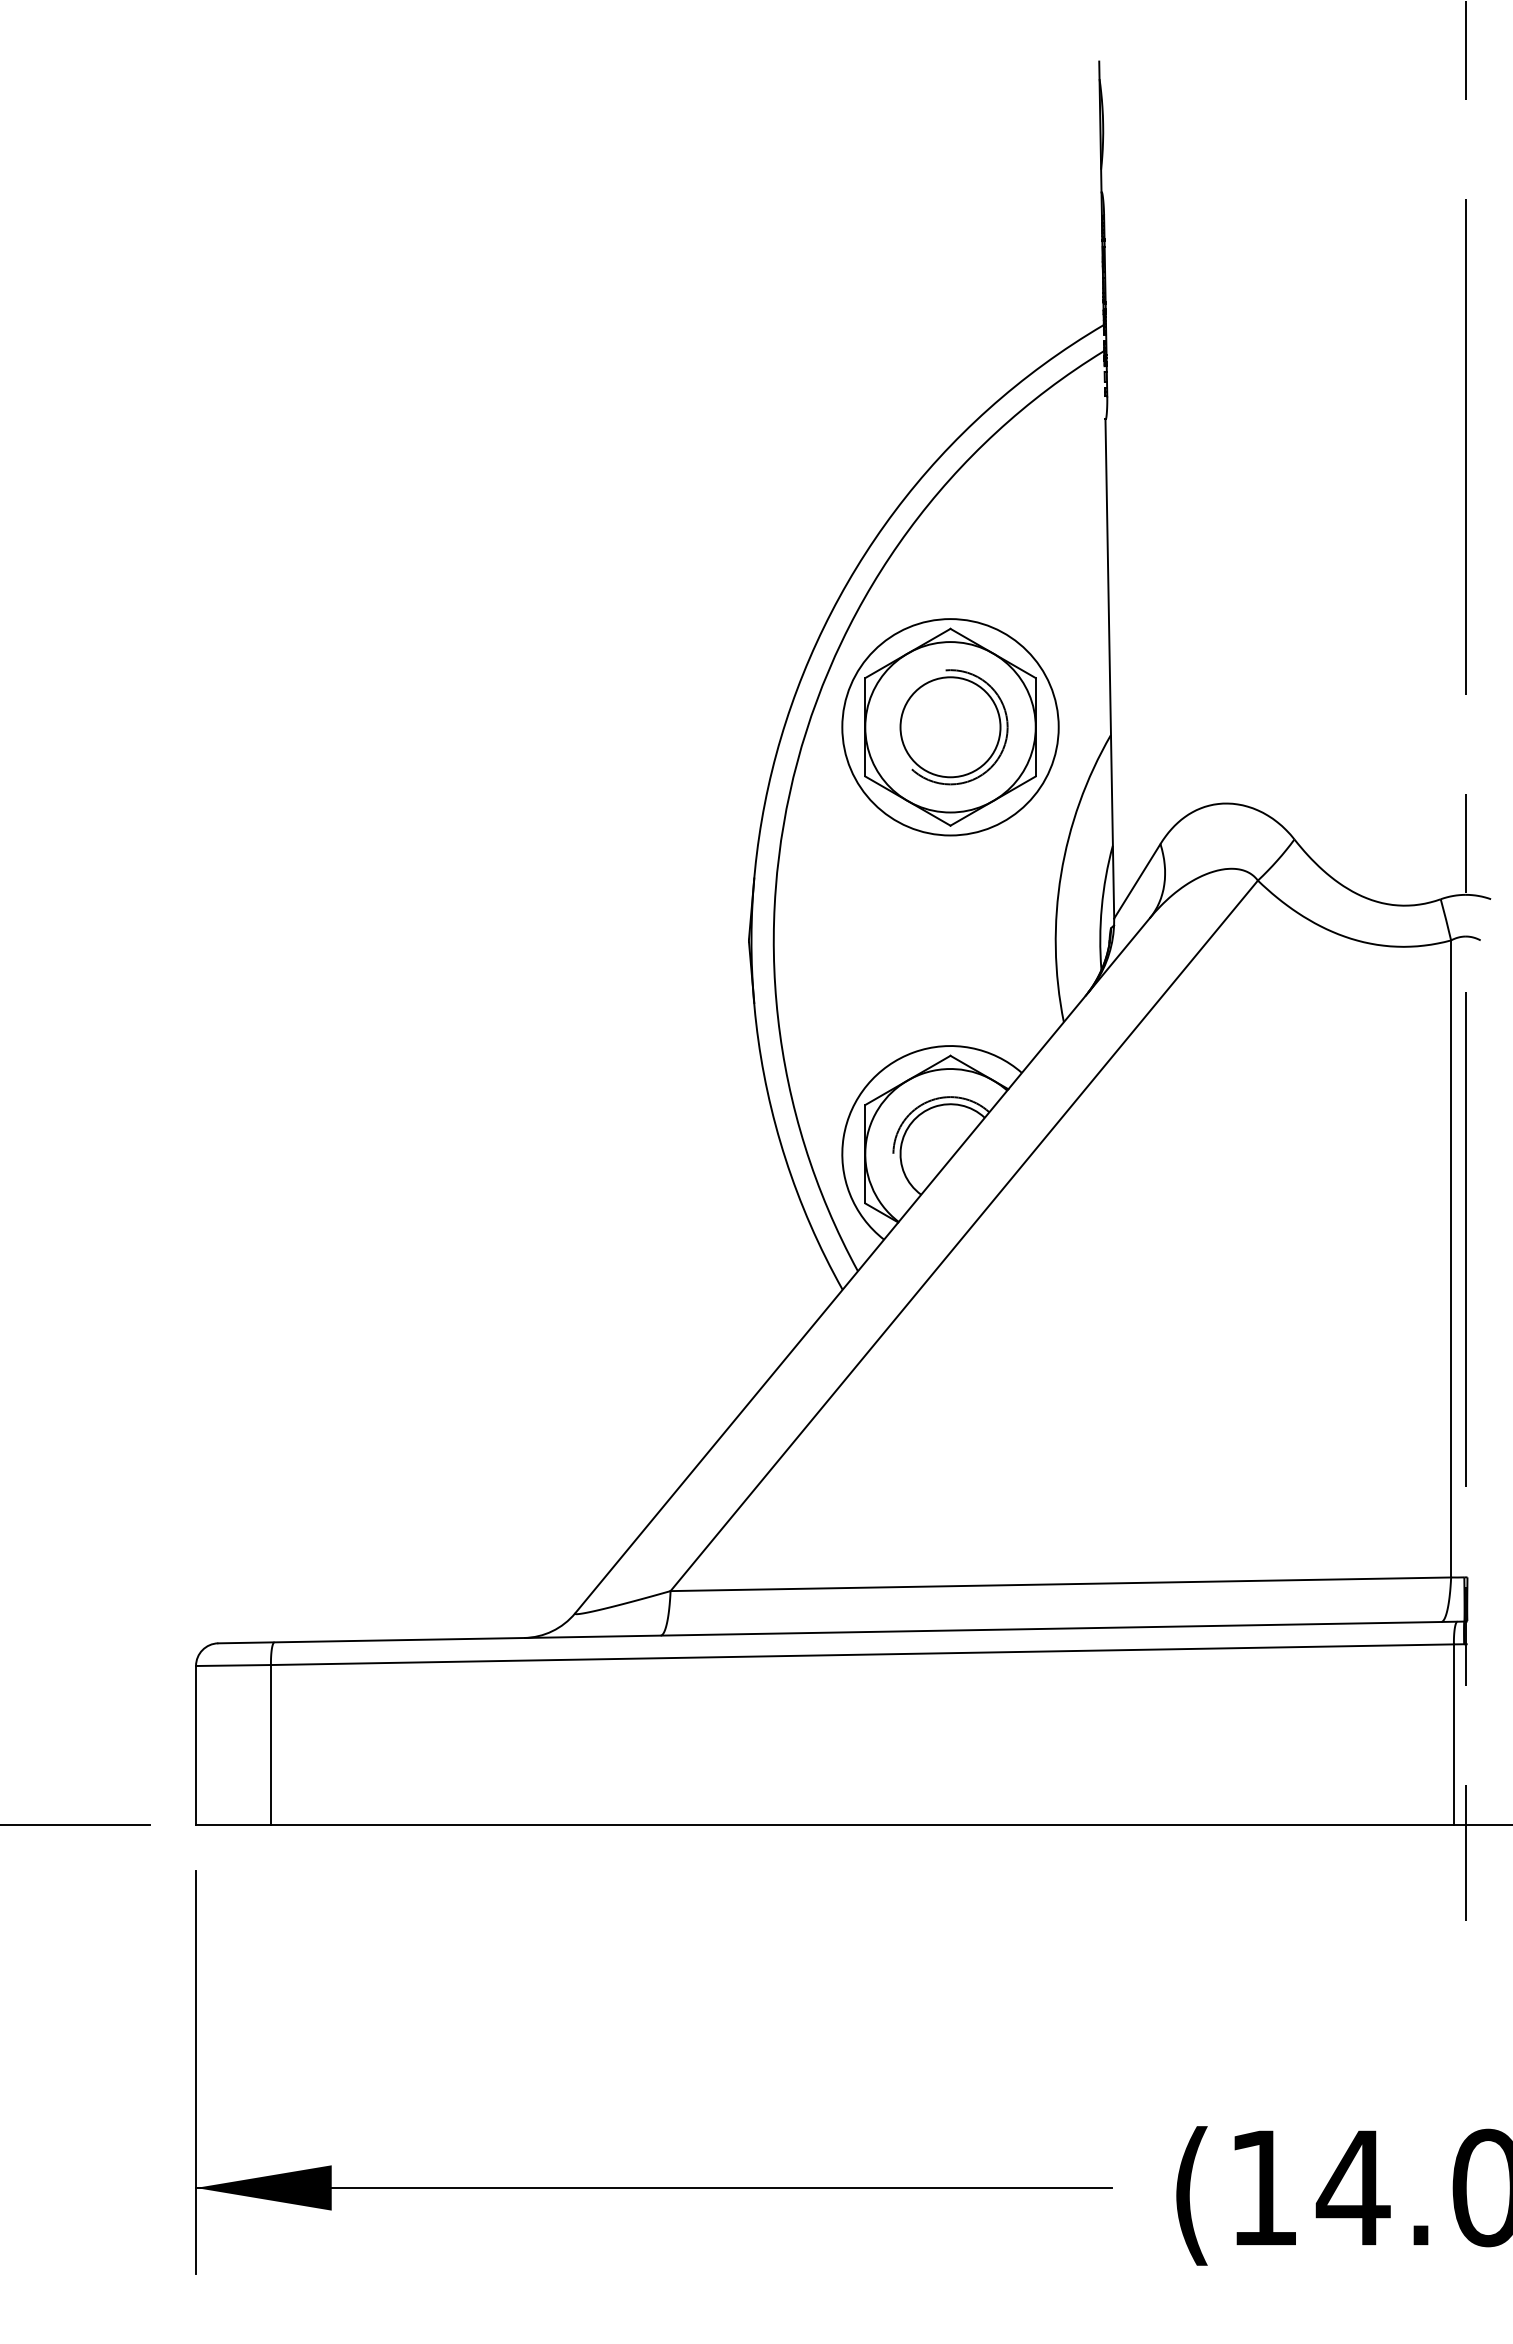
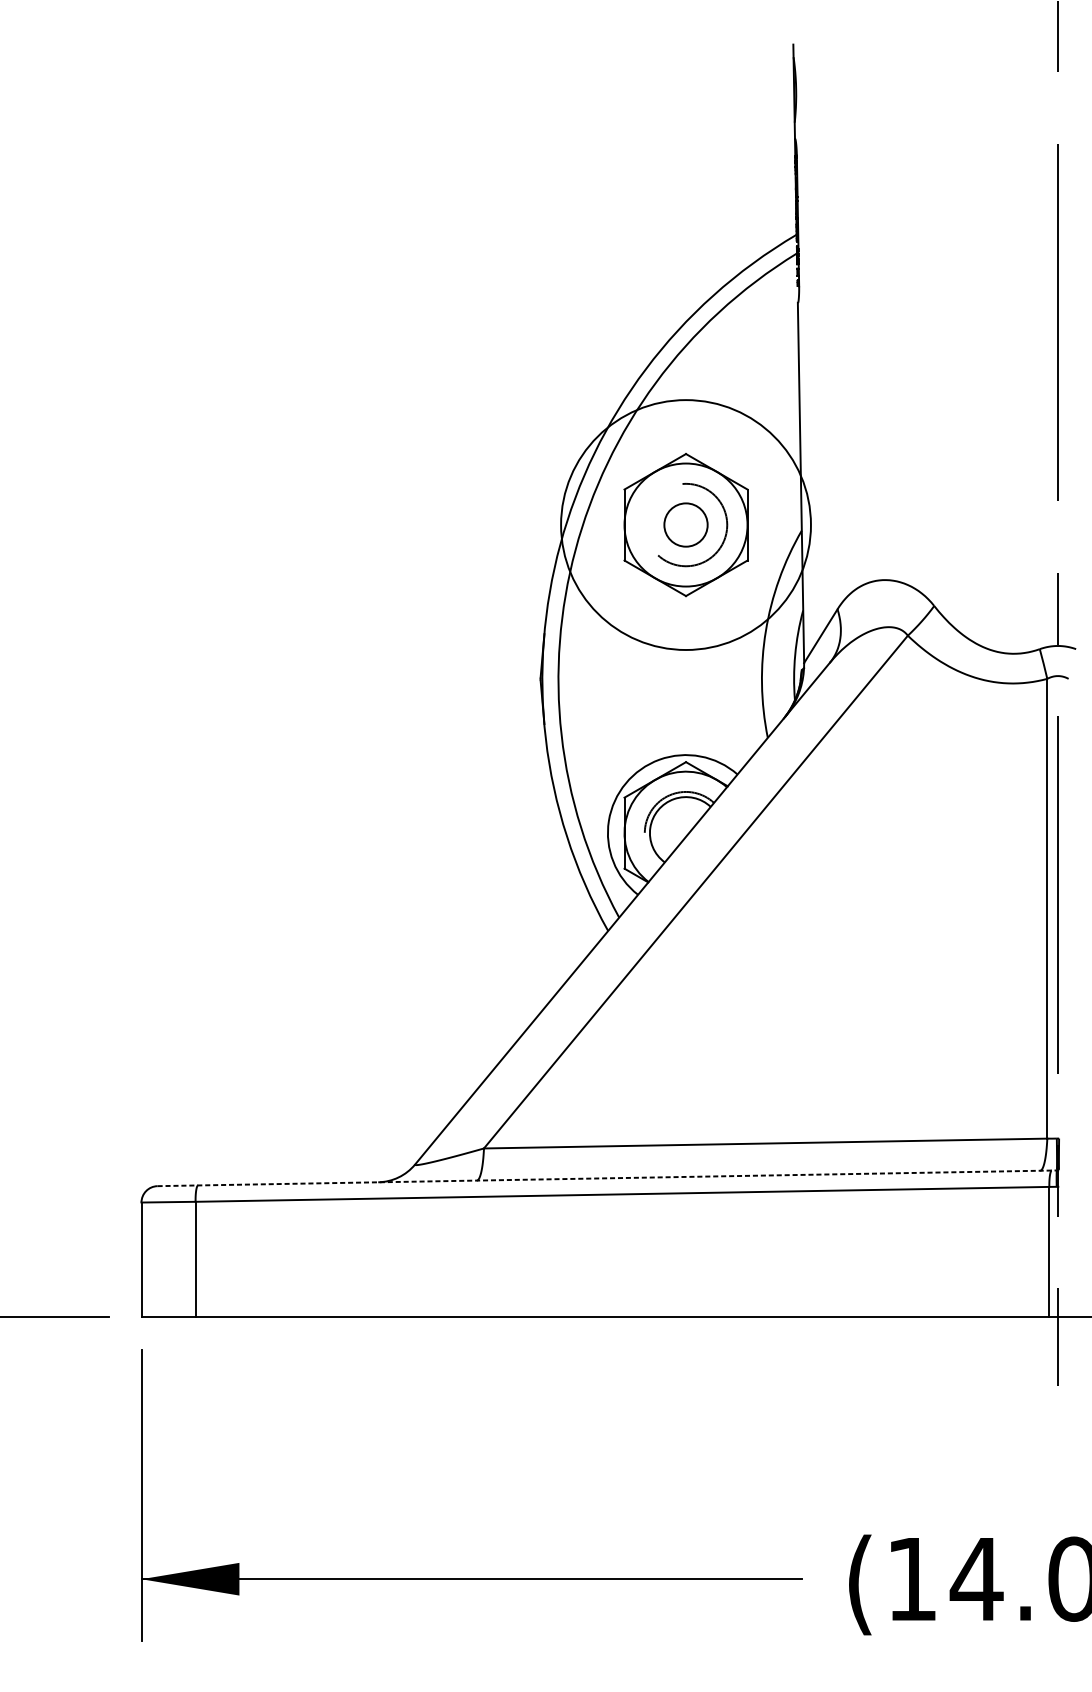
circle: (950, 727) -> (686, 525), size x0.6
circle: (950, 727) -> (686, 525), size x1.6
line: (841, 1632) -> (607, 1178), solid -> dashed

